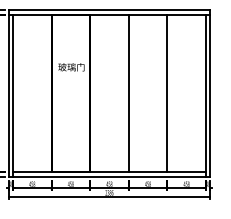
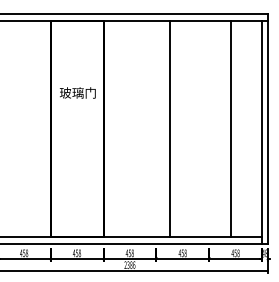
line: (128, 93) -> (169, 128), moved
line: (167, 93) -> (231, 128), moved

